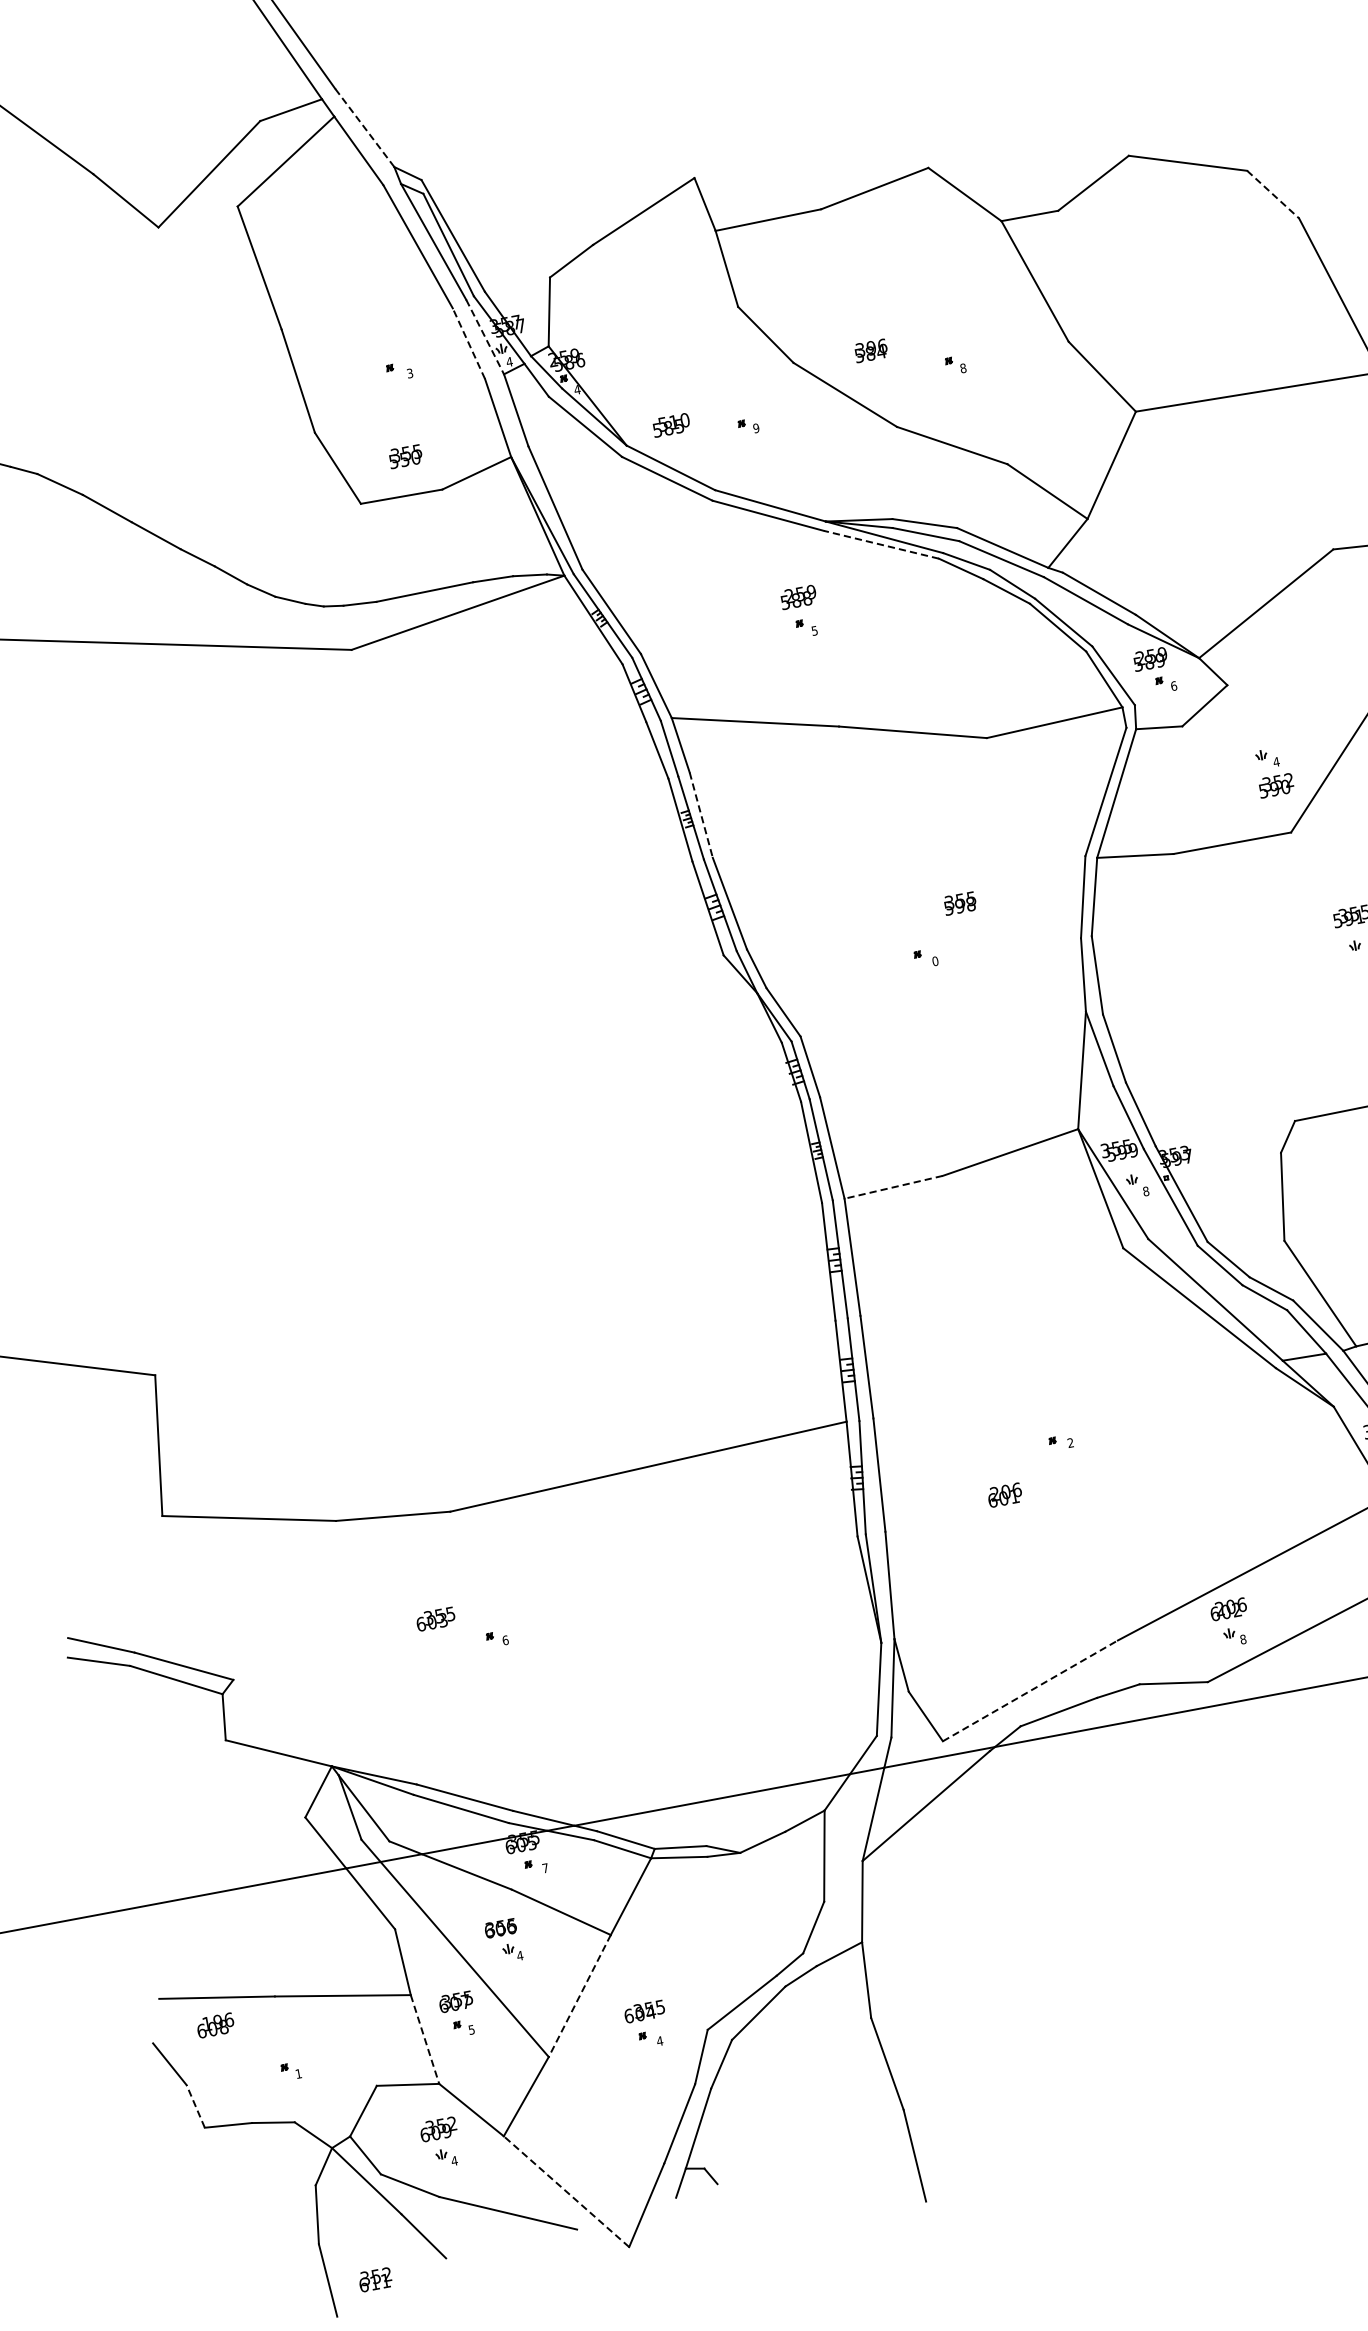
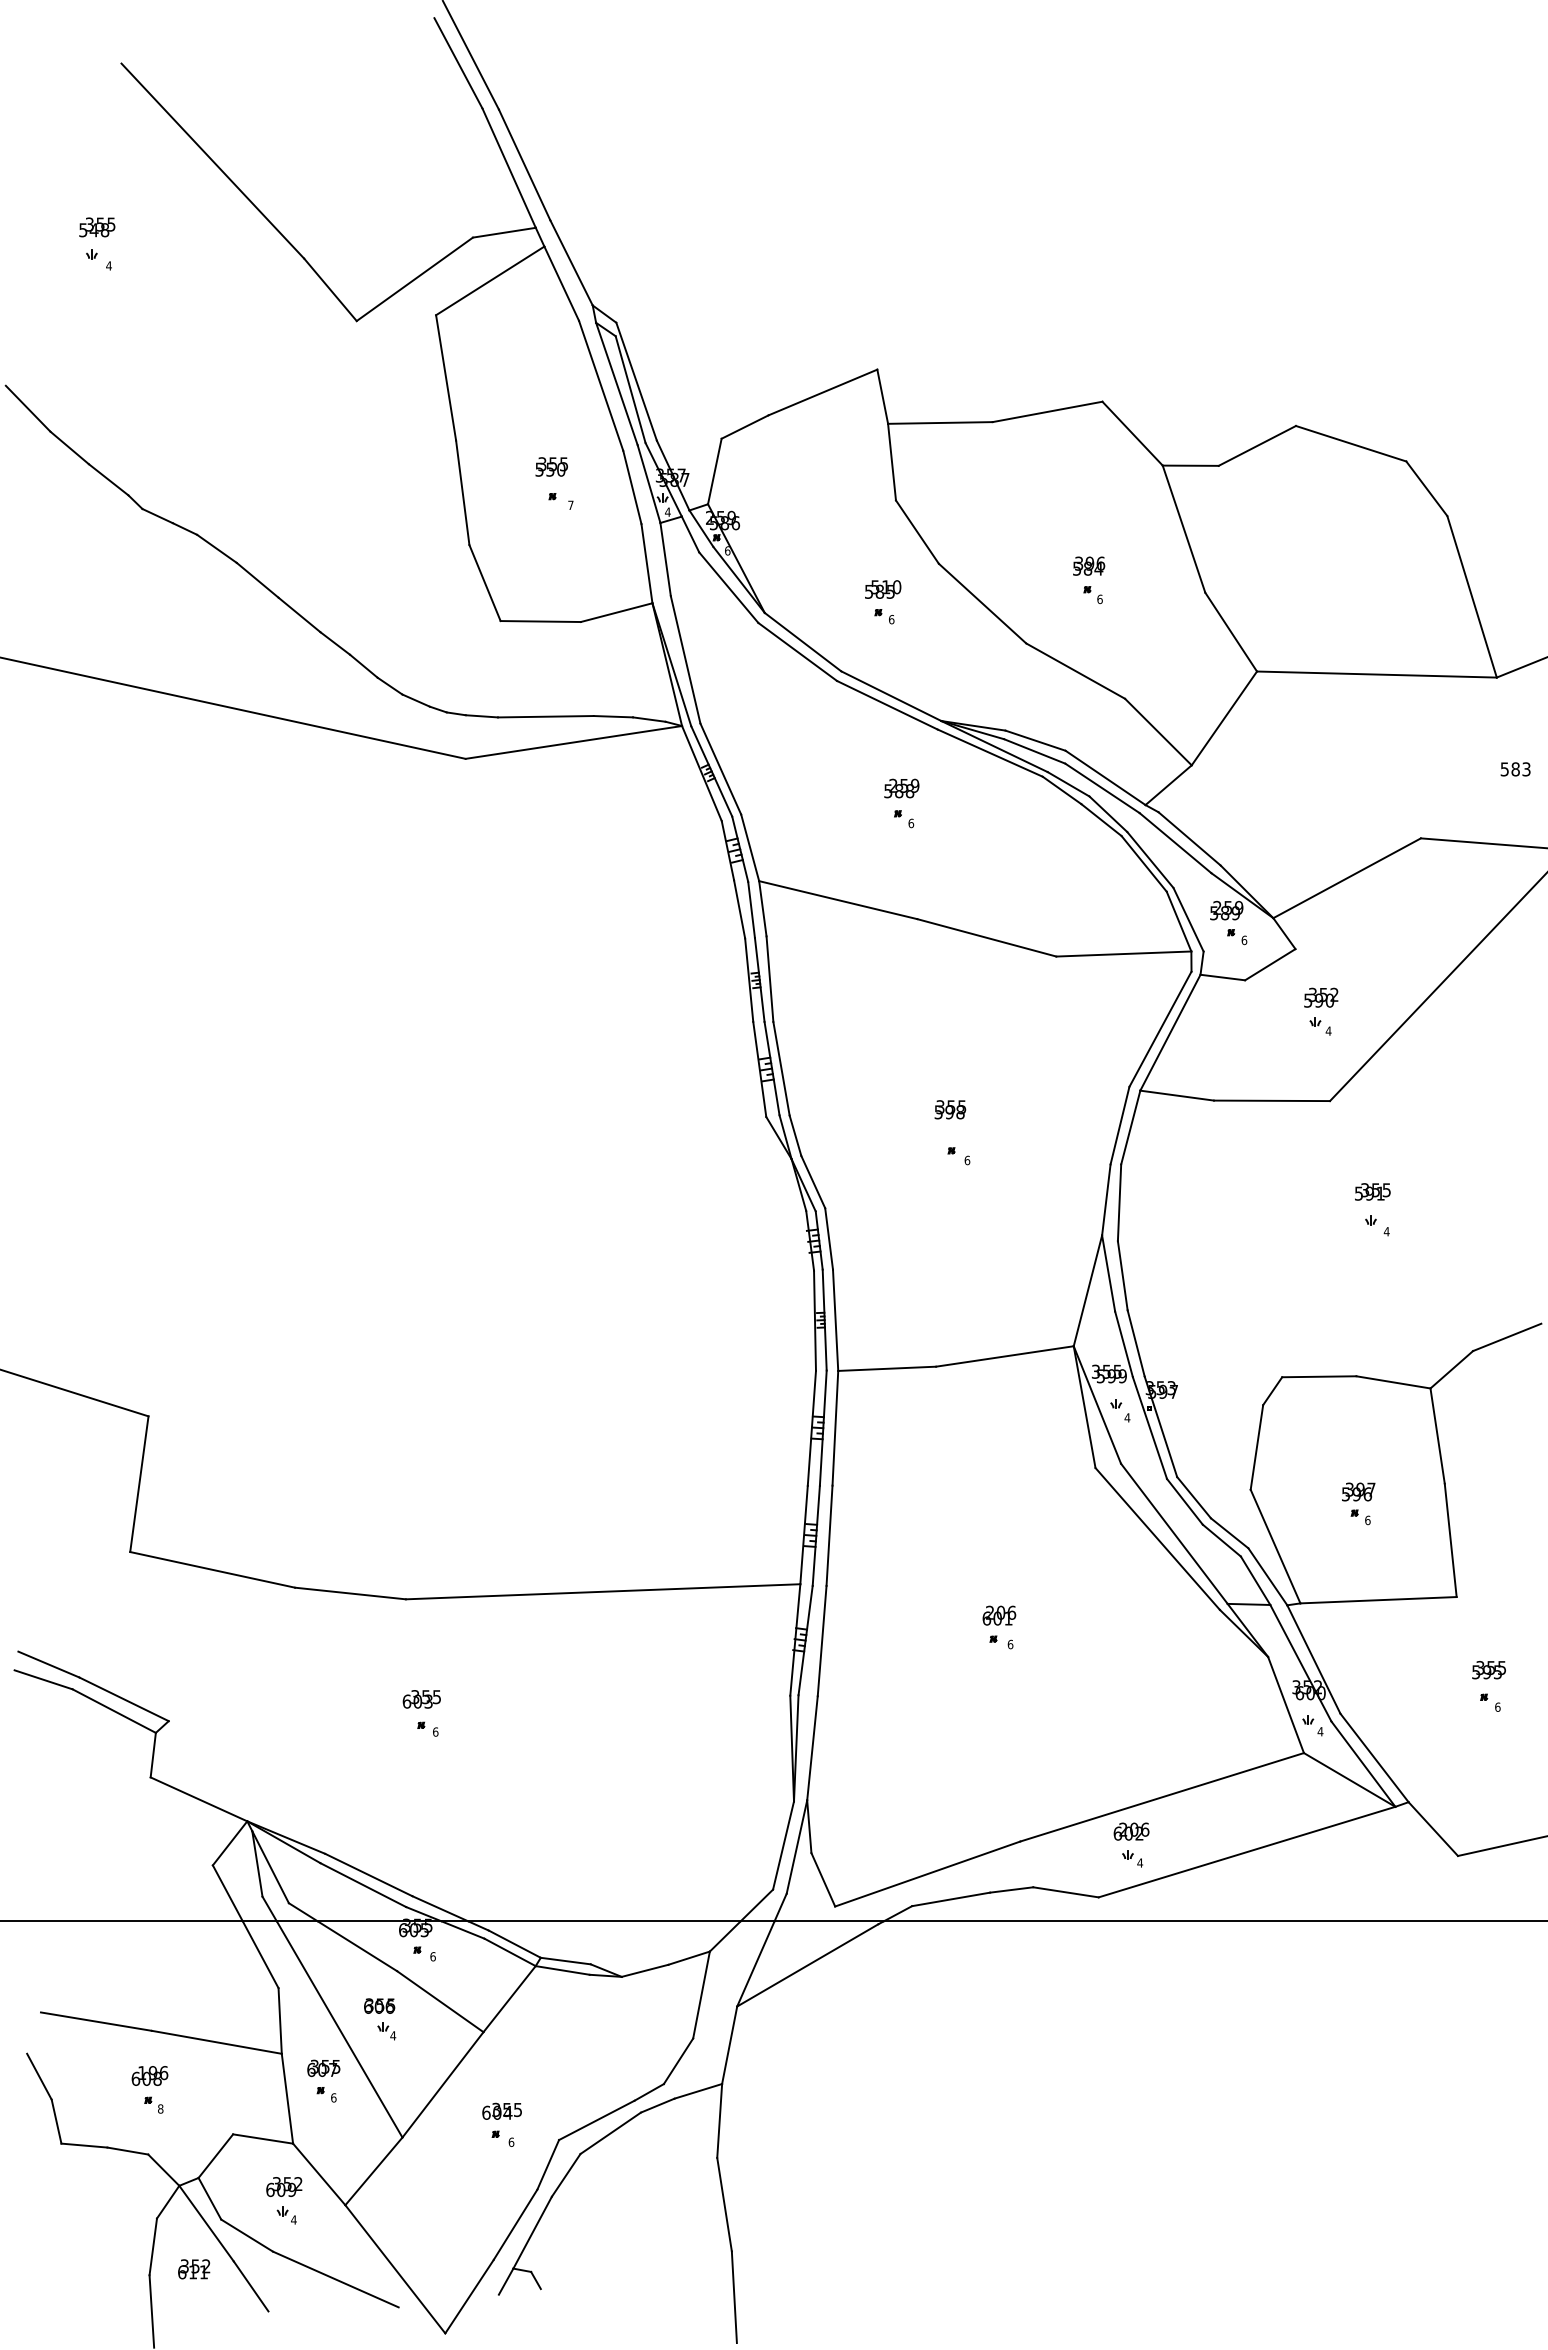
line: (364, 127) -> (571, 262), dashed -> solid
line: (1273, 195) -> (1427, 489), dashed -> solid
line: (485, 337) -> (649, 484), dashed -> solid
line: (469, 343) -> (632, 487), dashed -> solid
text: (871, 350) -> (1089, 565), moved
text: (962, 367) -> (1099, 598), 8 -> 6
text: (409, 373) -> (570, 505), 3 -> 7
text: (577, 389) -> (727, 550), 4 -> 6
text: (671, 425) -> (883, 589), moved
text: (756, 428) -> (891, 619), 9 -> 6
text: (405, 456) -> (551, 466), moved
line: (880, 544) -> (989, 752), dashed -> solid
text: (815, 630) -> (911, 823), 5 -> 6
text: (1276, 785) -> (1321, 997), moved
line: (700, 815) -> (769, 979), dashed -> solid
text: (960, 903) -> (950, 1109), moved
text: (935, 960) -> (967, 1159), 0 -> 6
line: (893, 1186) -> (887, 1368), dashed -> solid
text: (1146, 1191) -> (1127, 1417), 8 -> 4
text: (1070, 1442) -> (1010, 1644), 2 -> 6
text: (1005, 1495) -> (999, 1615), moved
text: (435, 1619) -> (421, 1699), moved
text: (1243, 1638) -> (1140, 1862), 8 -> 4
line: (1031, 1690) -> (928, 1873), dashed -> solid
text: (544, 1868) -> (432, 1956), 7 -> 6
line: (579, 1996) -> (442, 2085), dashed -> solid
text: (215, 2025) -> (149, 2075), moved
text: (471, 2029) -> (333, 2097), 5 -> 6
line: (425, 2040) -> (287, 2099), dashed -> solid
text: (659, 2040) -> (511, 2141), 4 -> 6
text: (298, 2073) -> (160, 2108), 1 -> 8
line: (195, 2106) -> (56, 2121), dashed -> solid
line: (566, 2190) -> (395, 2268), dashed -> solid
text: (375, 2279) -> (194, 2269), moved

